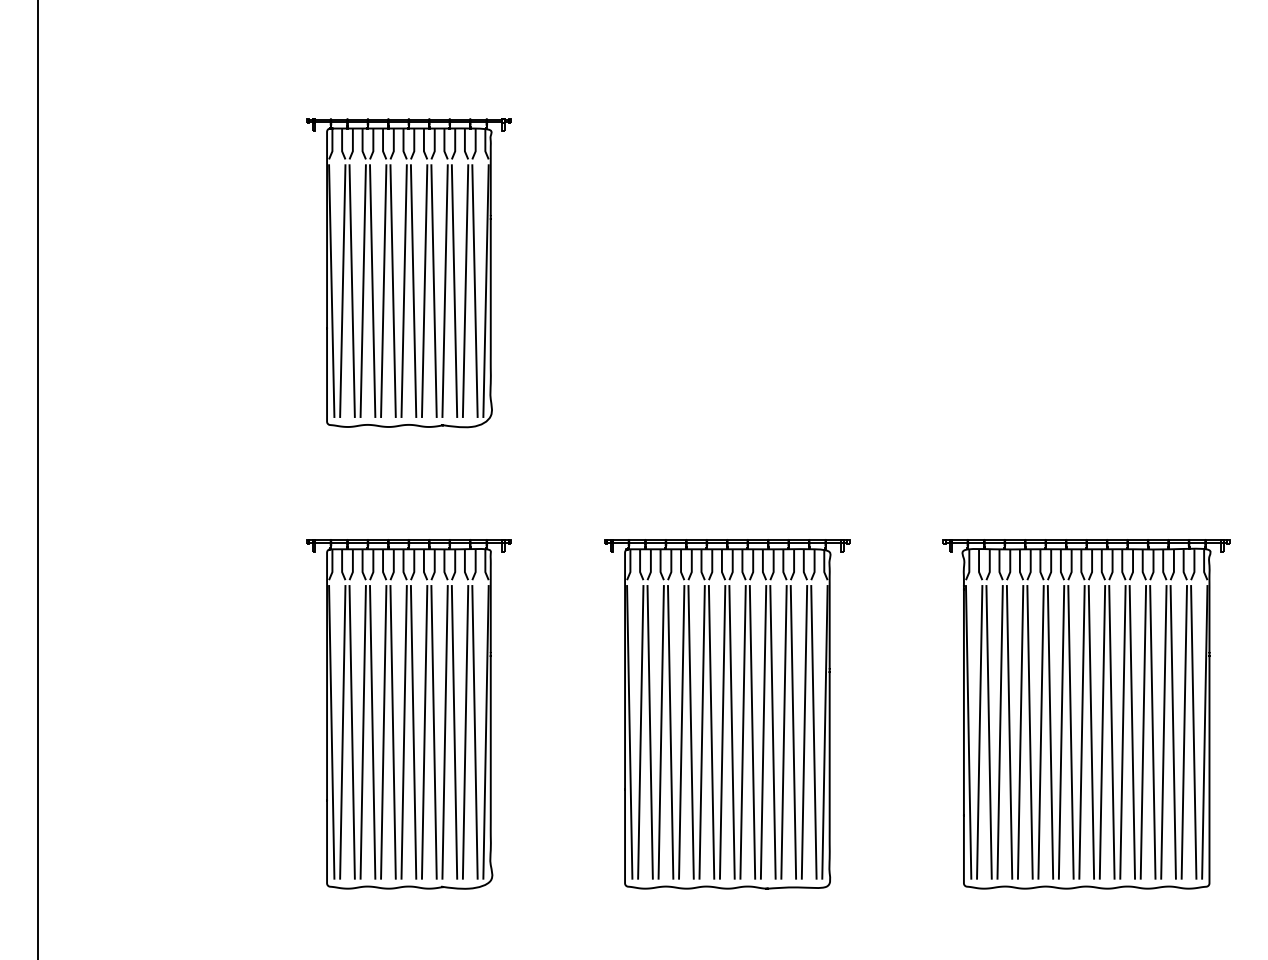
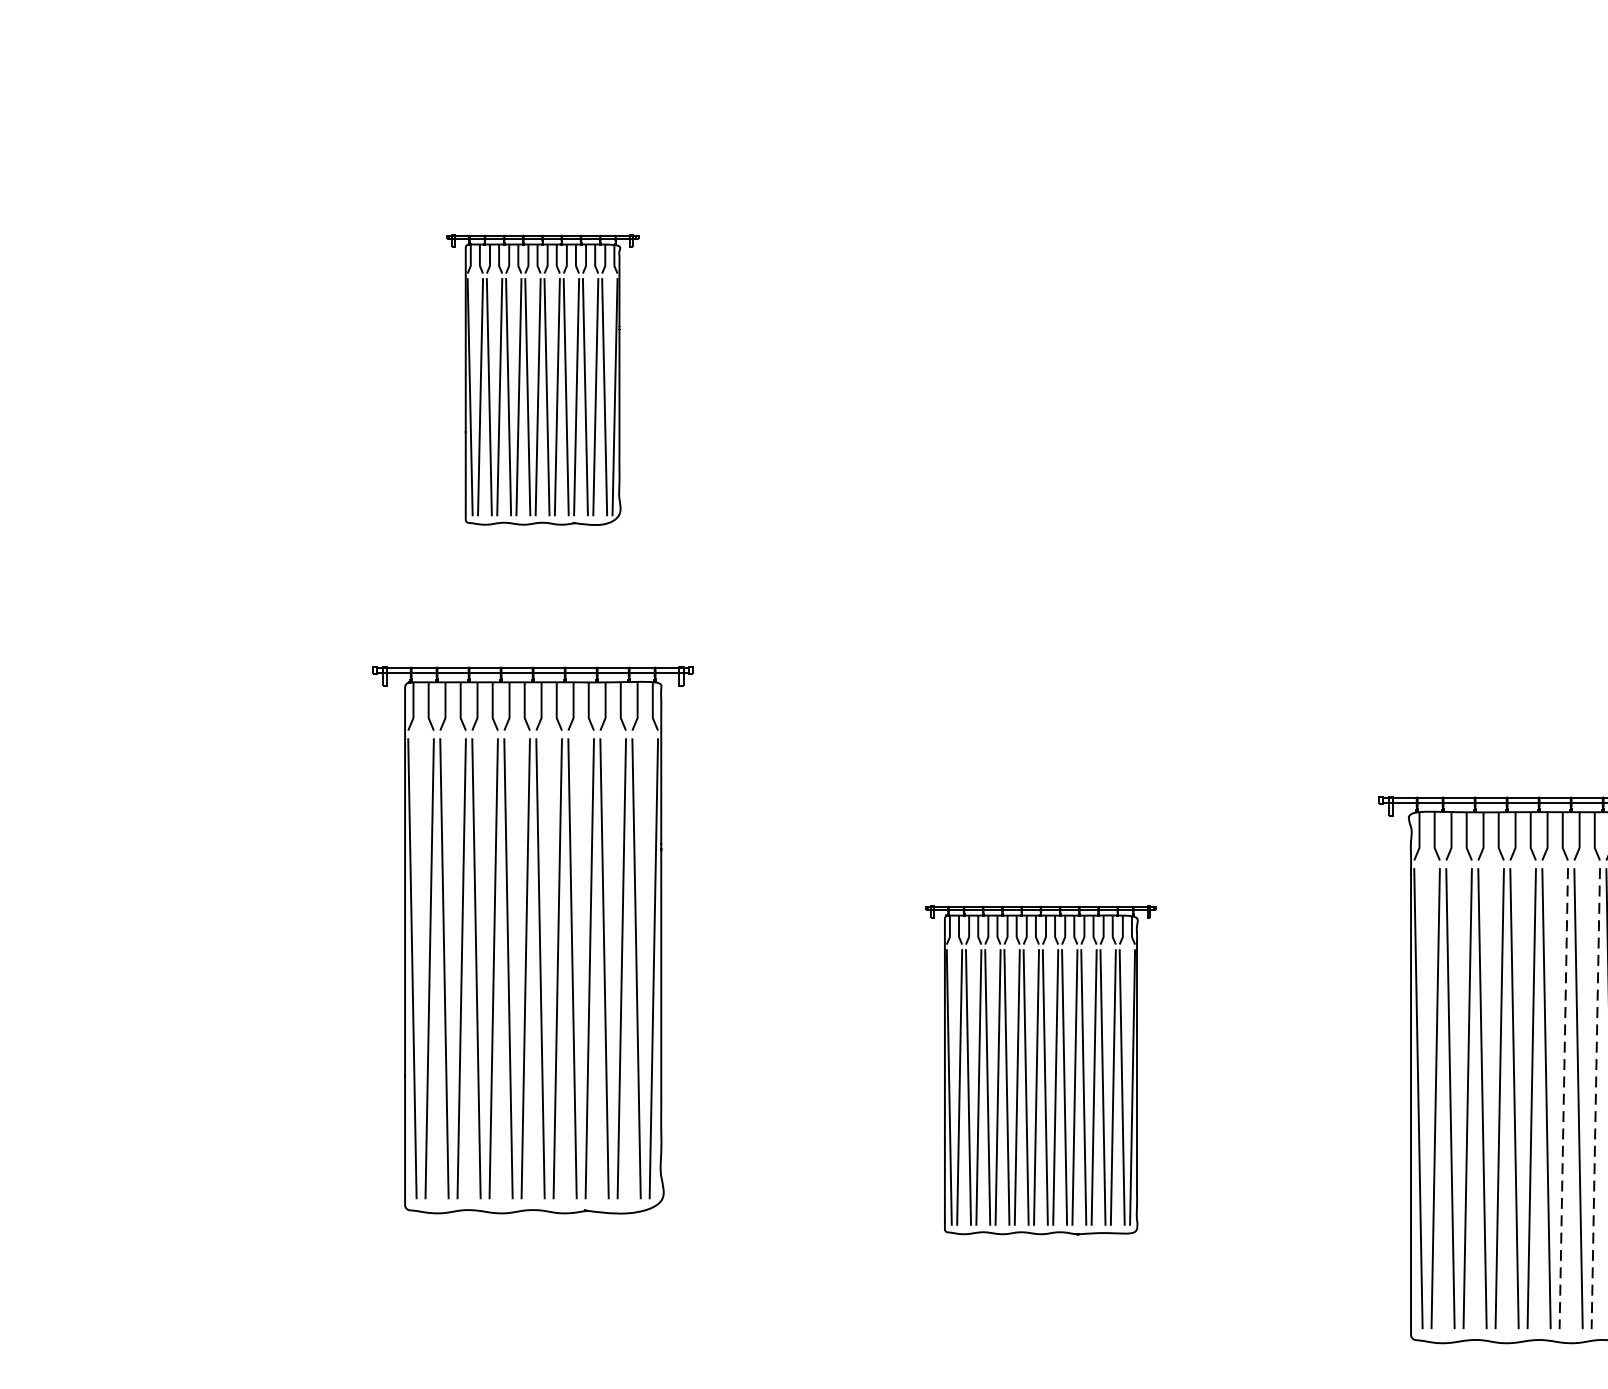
part: (408, 273) -> (541, 380), size x0.6
part: (408, 714) -> (532, 940), moved
part: (727, 714) -> (1041, 1070), size x0.6
line: (1061, 732) -> (1563, 1098), solid -> dashed
line: (1082, 732) -> (1596, 1098), solid -> dashed

